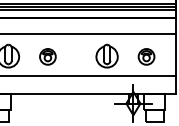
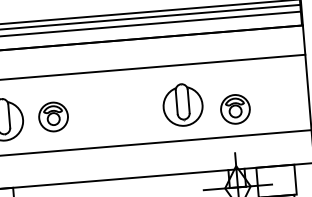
part: (47, 56) -> (52, 116), moved
part: (146, 56) -> (235, 108), moved

